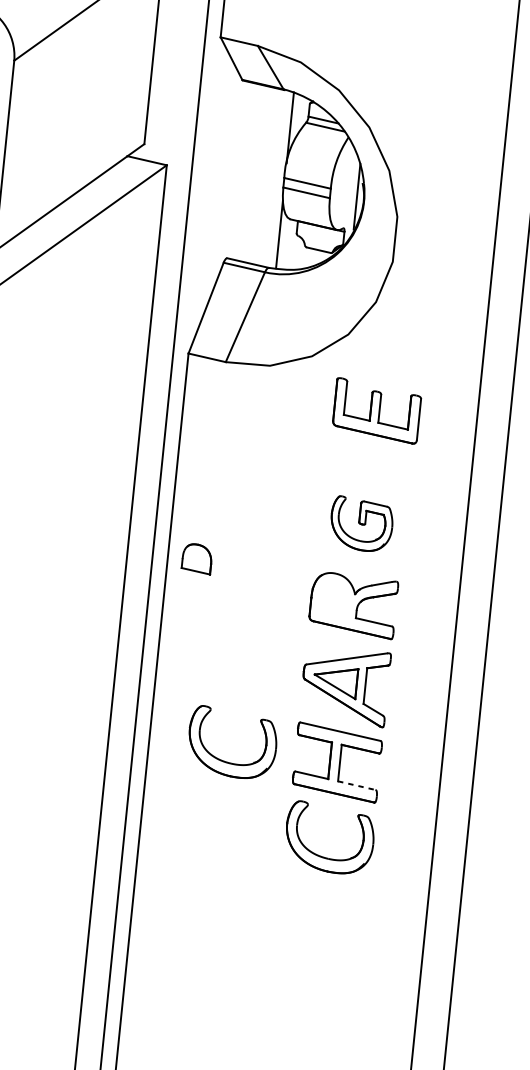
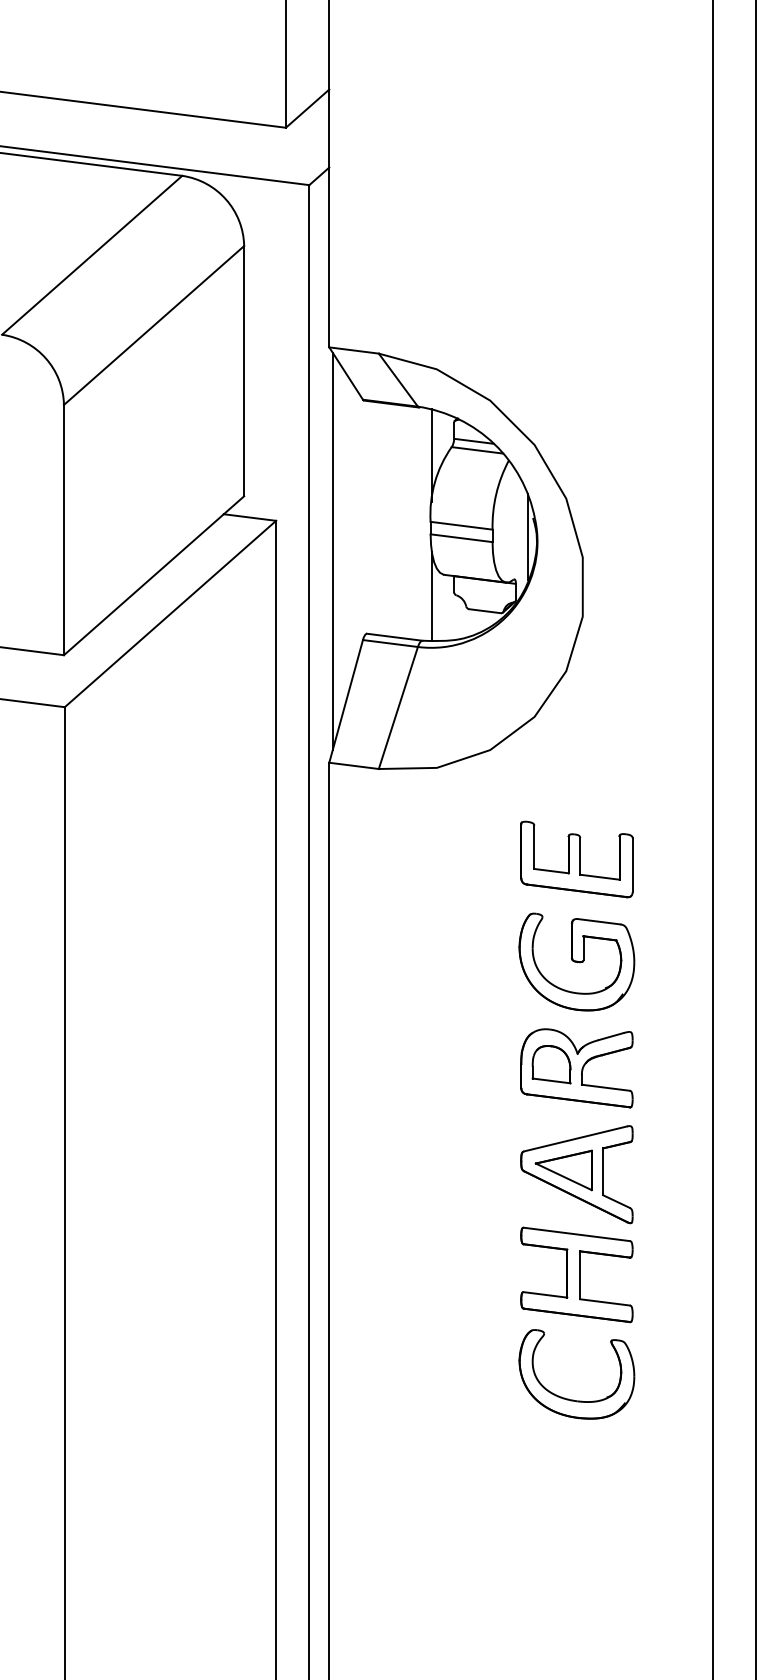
line: (207, 192) -> (332, 551), added
part: (376, 410) -> (576, 859), moved
part: (361, 523) -> (576, 961), size x1.43
part: (197, 558) -> (551, 1064), moved
part: (227, 761) -> (434, 1288), removed
line: (357, 785) -> (605, 1302), dashed -> solid

